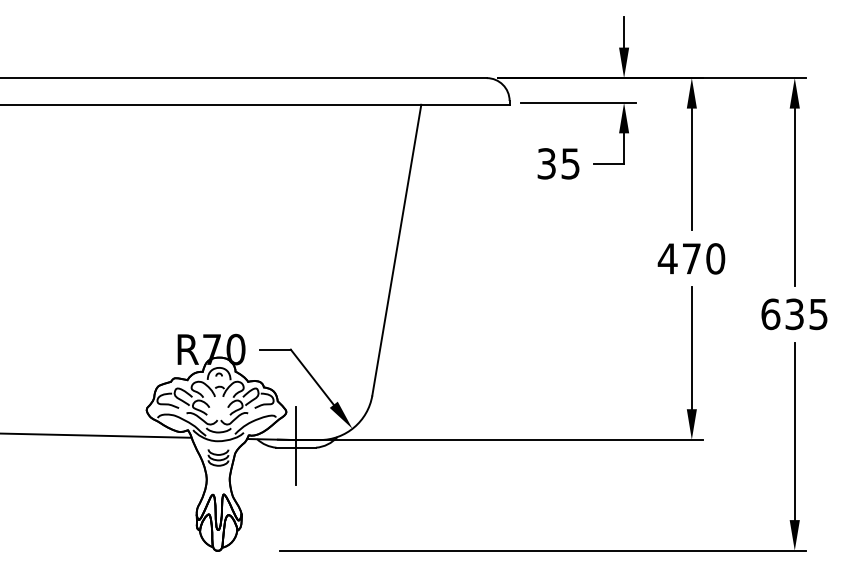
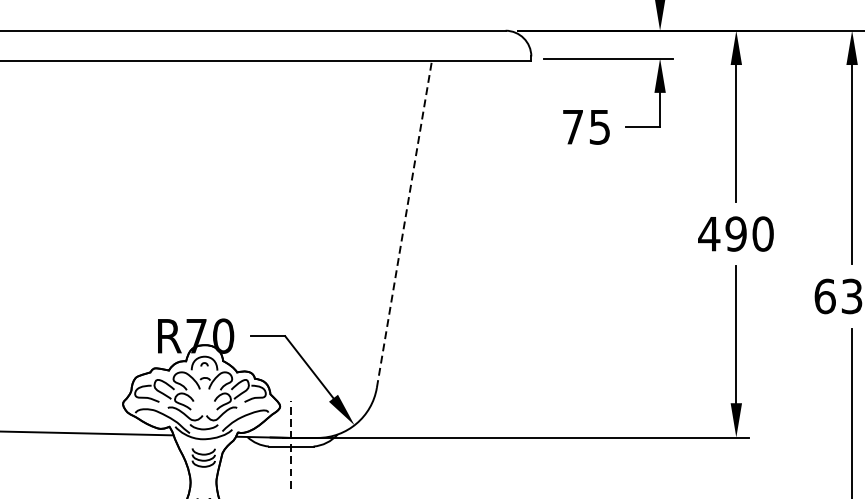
text: (546, 163) -> (572, 126), 35 -> 75
line: (396, 249) -> (404, 223), solid -> dashed
text: (691, 258) -> (735, 233), 470 -> 490
line: (296, 445) -> (291, 444), solid -> dashed

